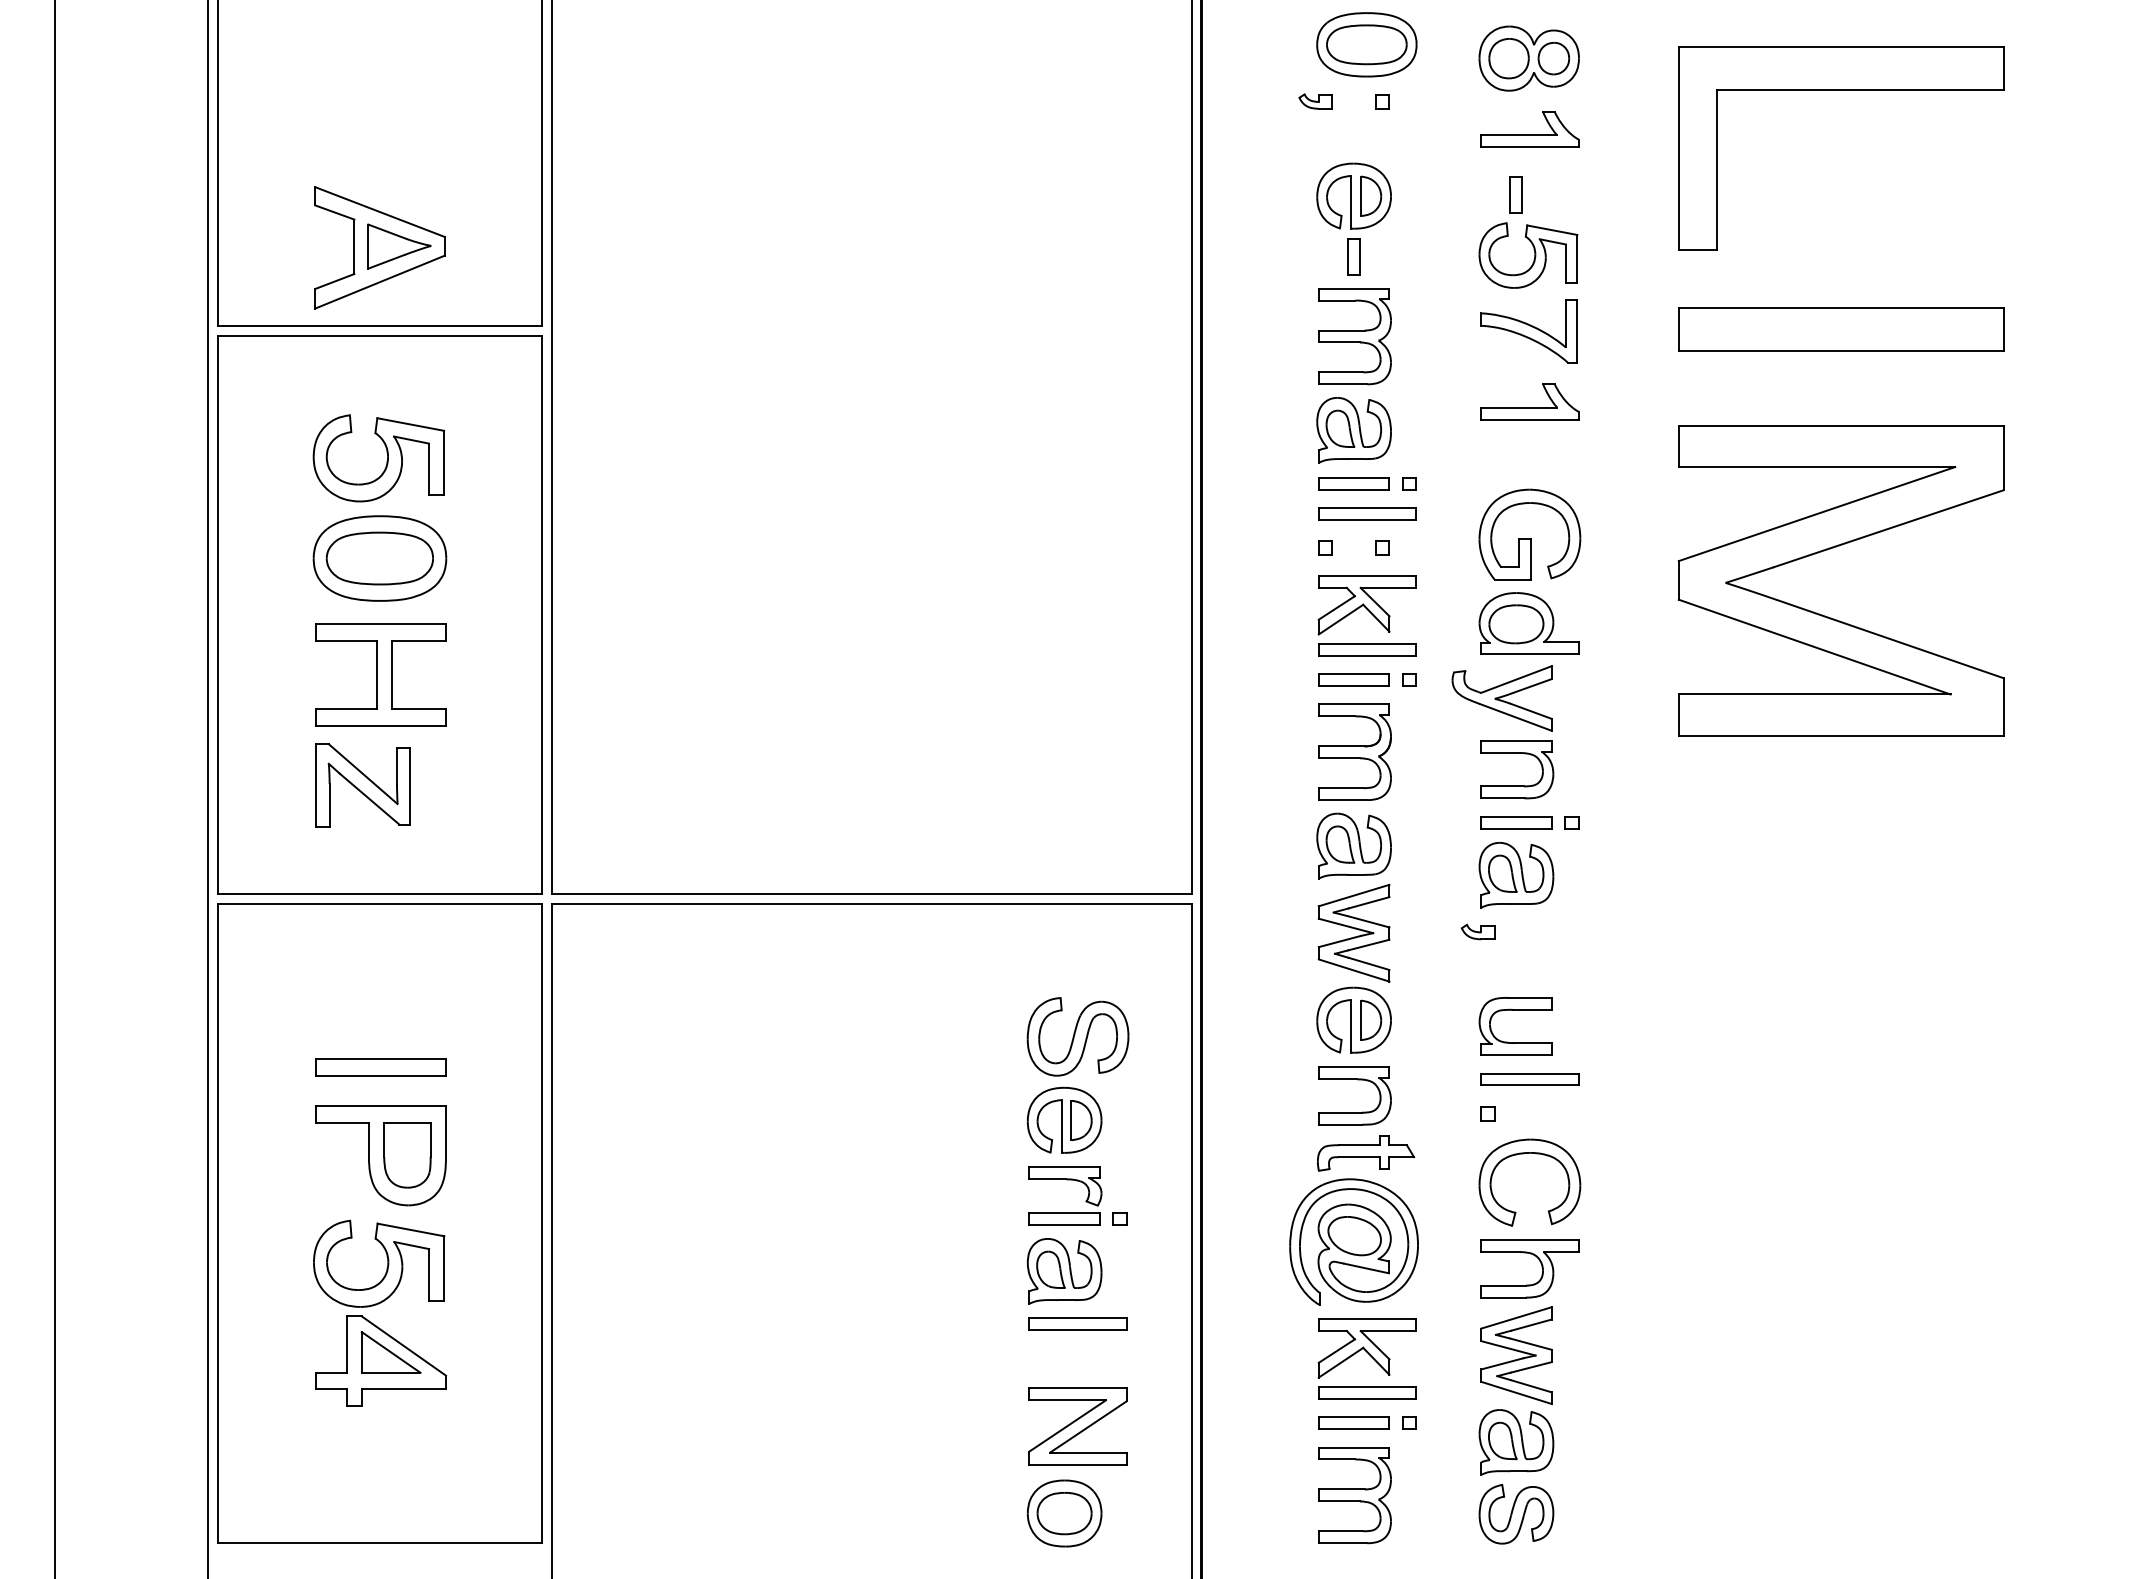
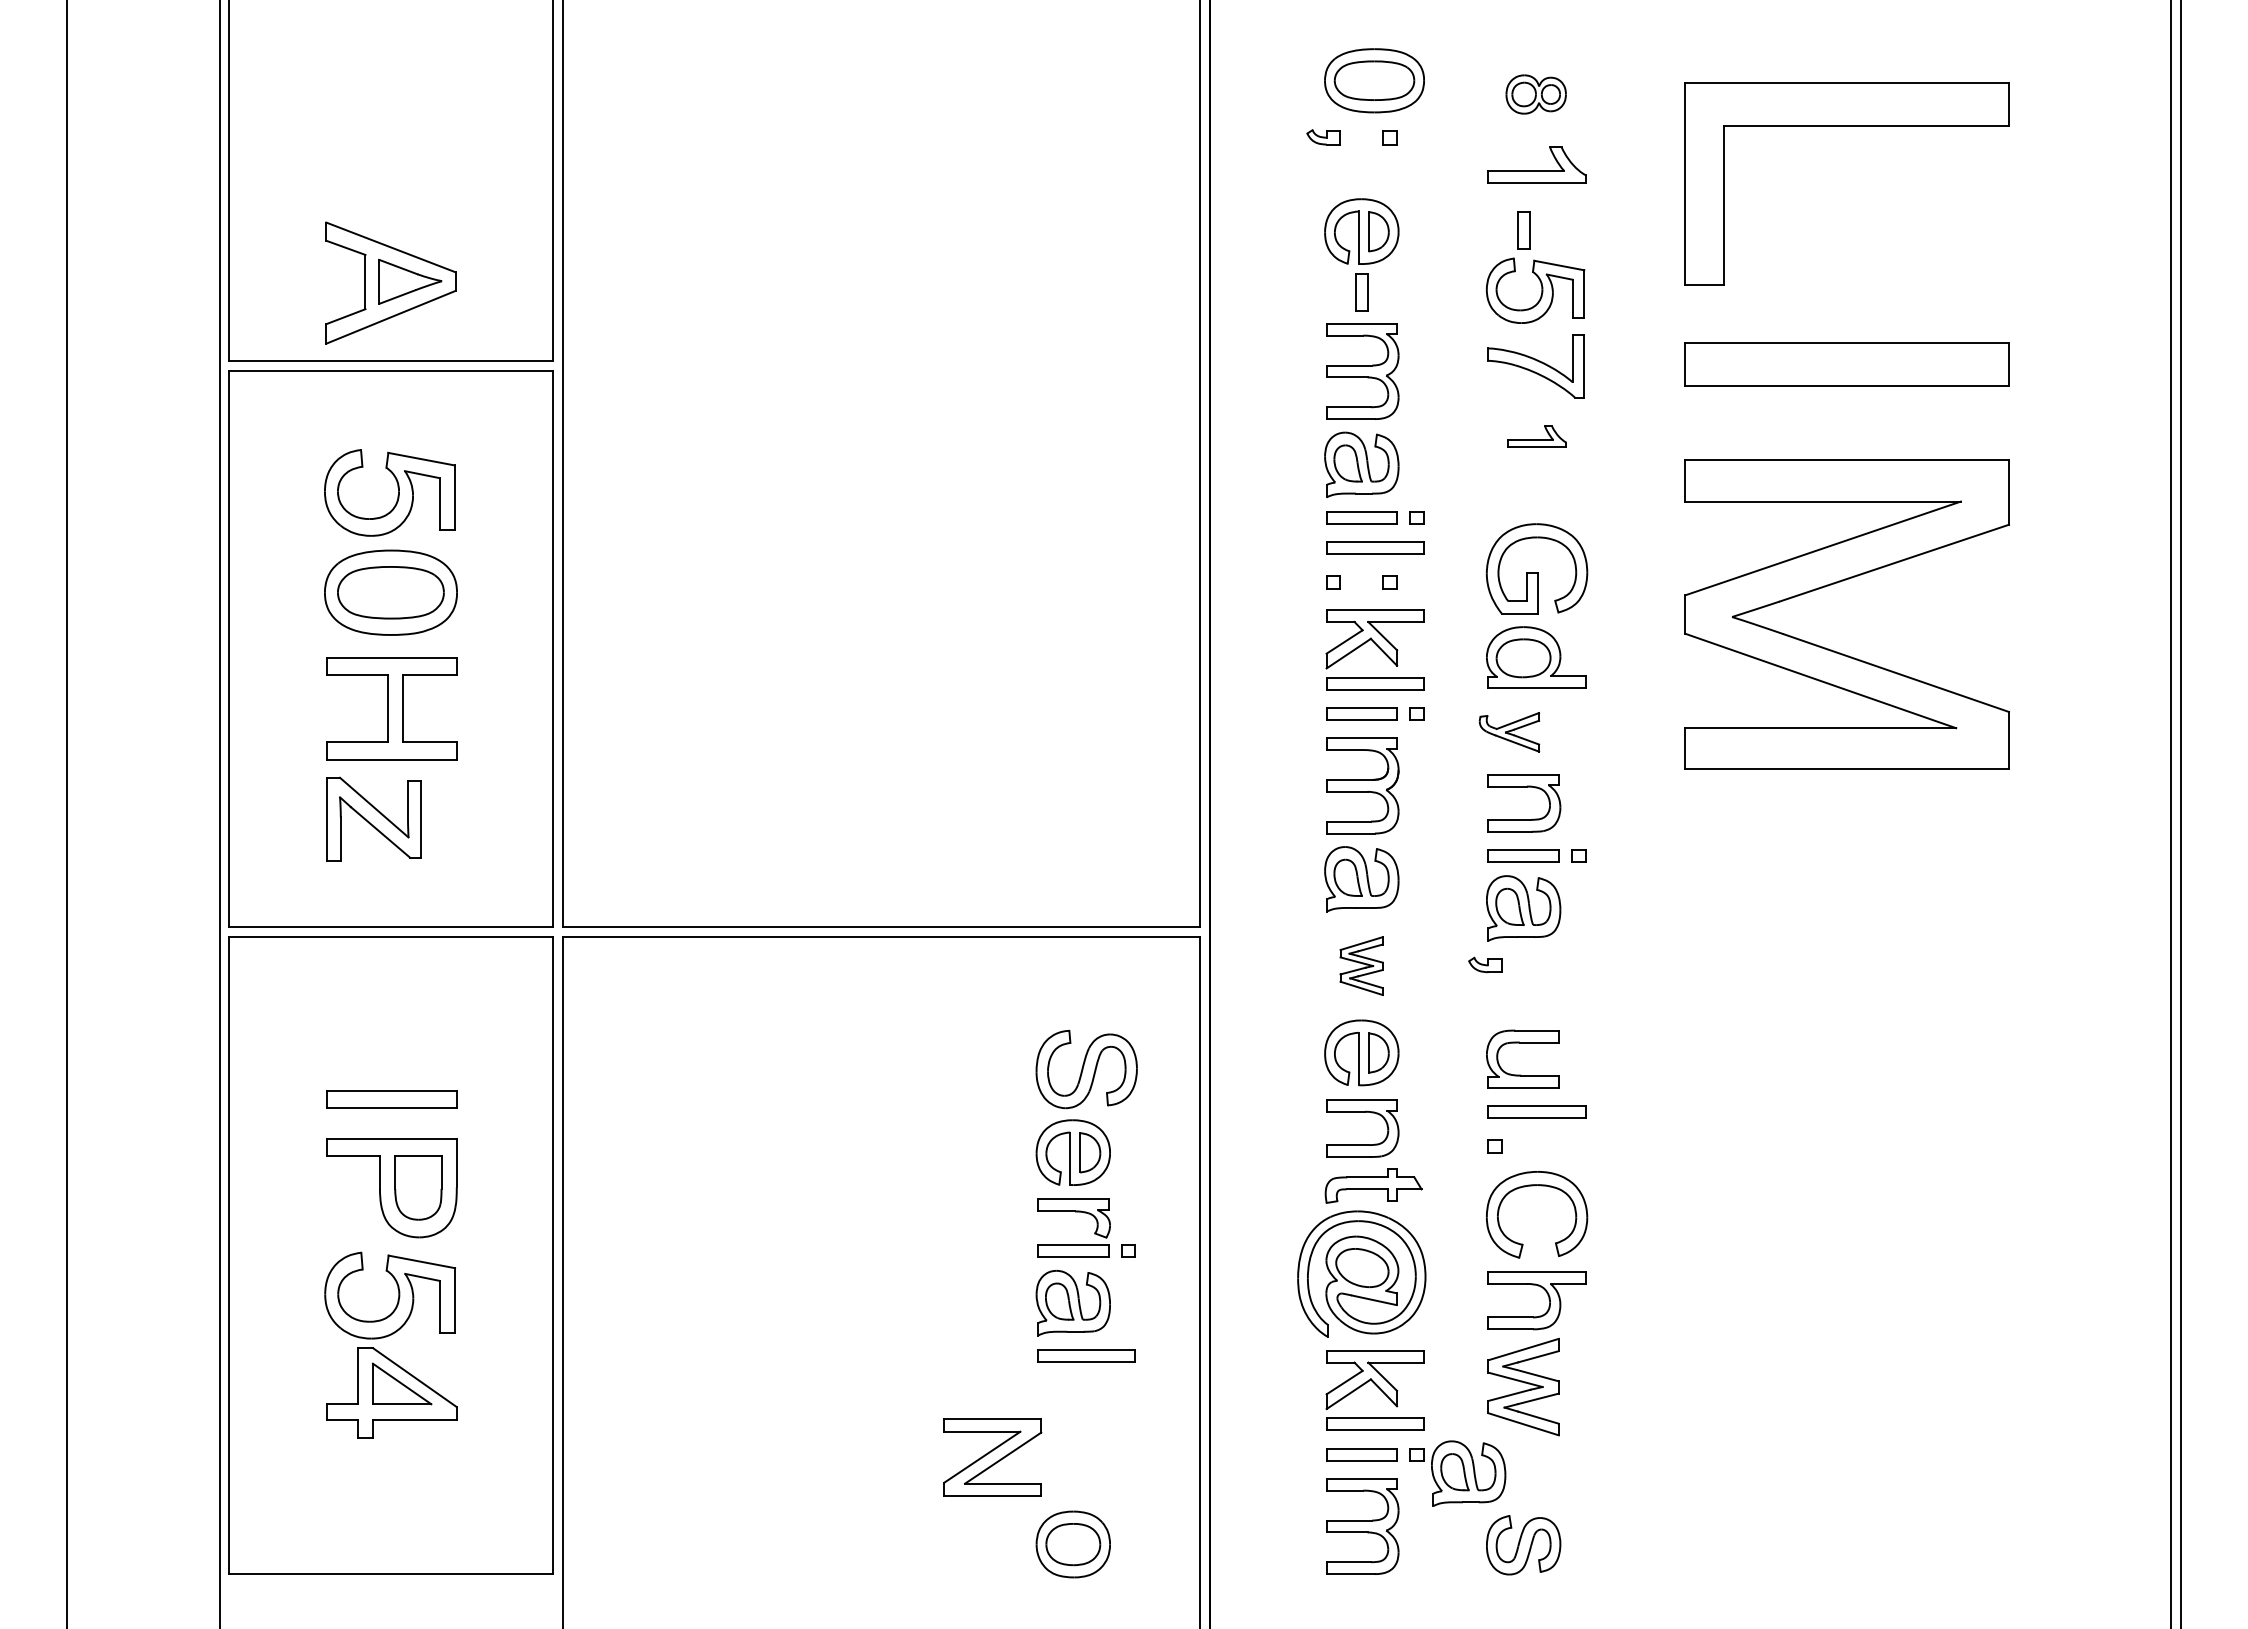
part: (1528, 58) -> (1535, 94), size x0.6
part: (1529, 401) -> (1536, 436), size x0.6
part: (1502, 698) -> (1509, 732), size x0.6
part: (1353, 932) -> (1361, 965), size x0.6
part: (1077, 1426) -> (992, 1457), moved
part: (1516, 1442) -> (1468, 1473), moved

